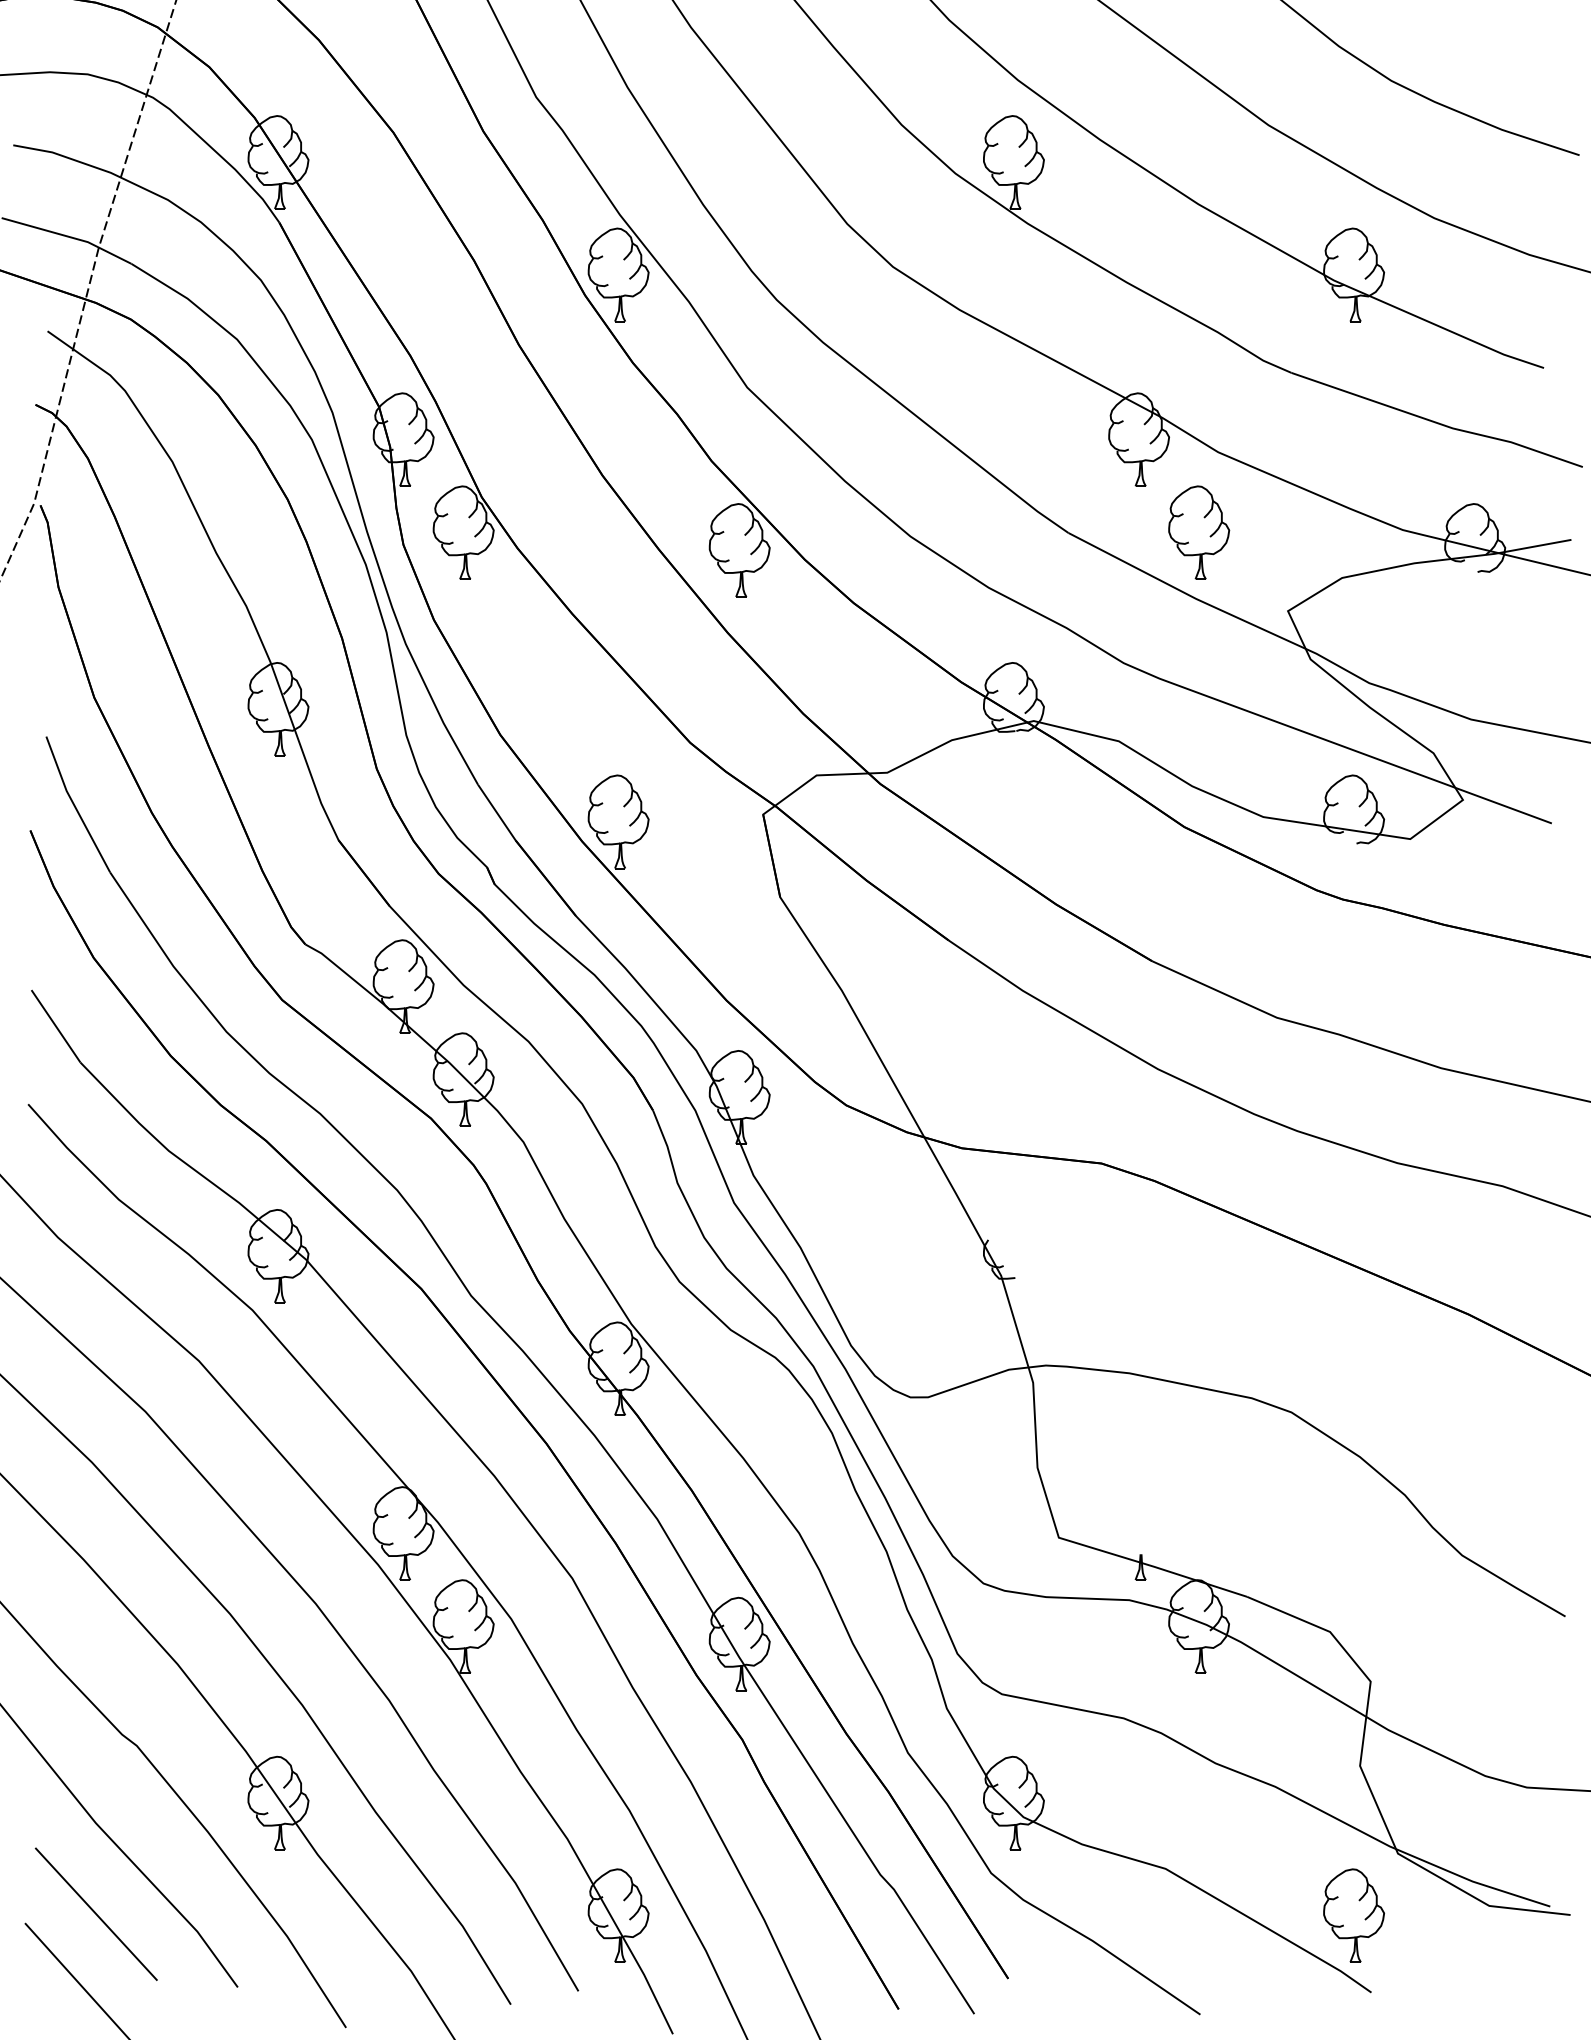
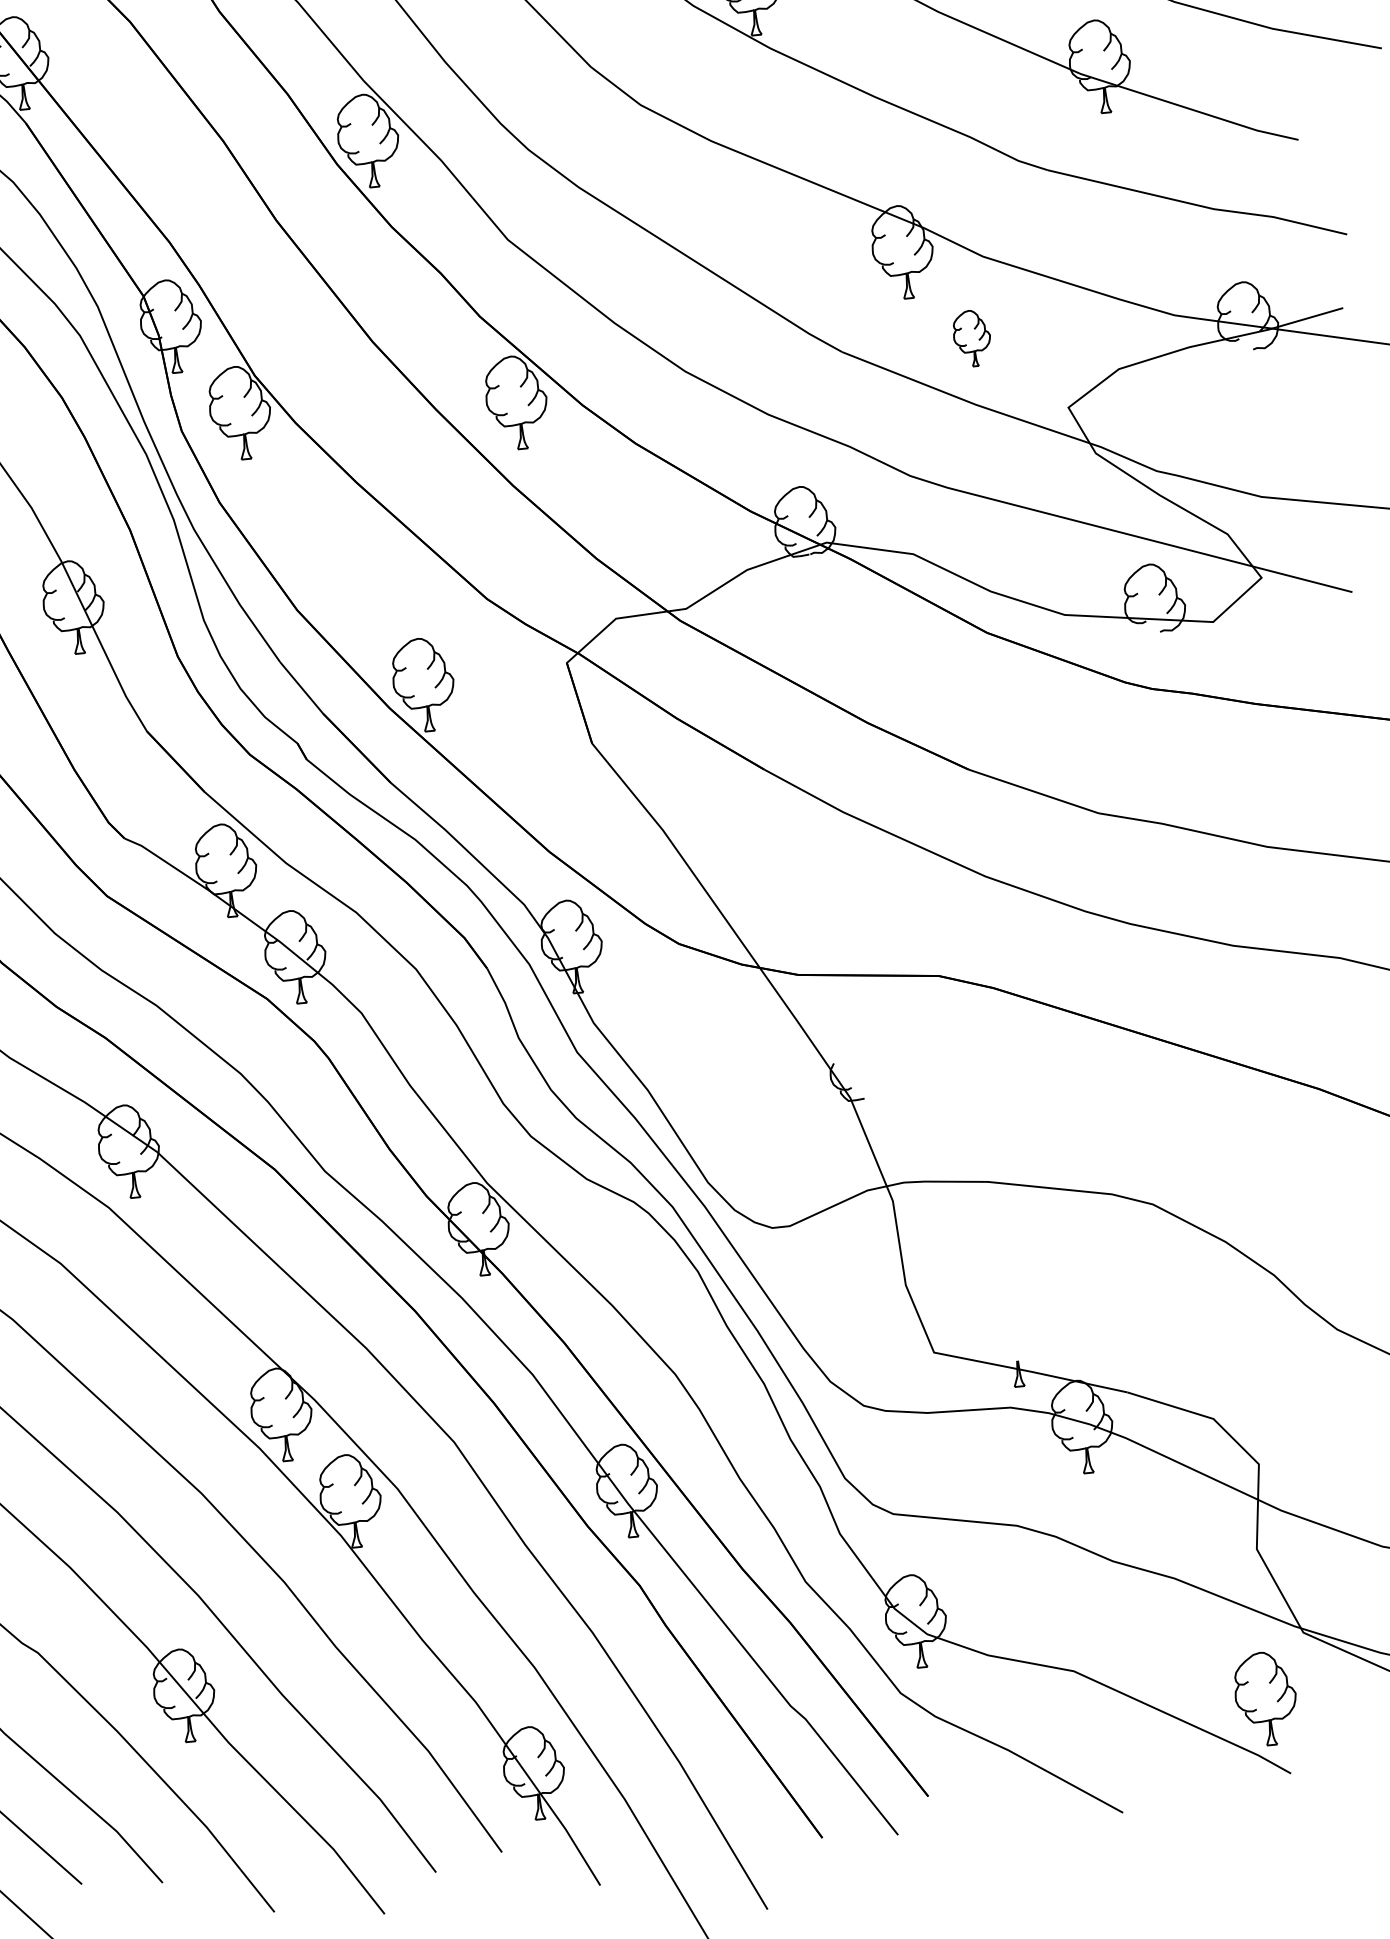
part: (1199, 532) -> (972, 338), size x0.6

